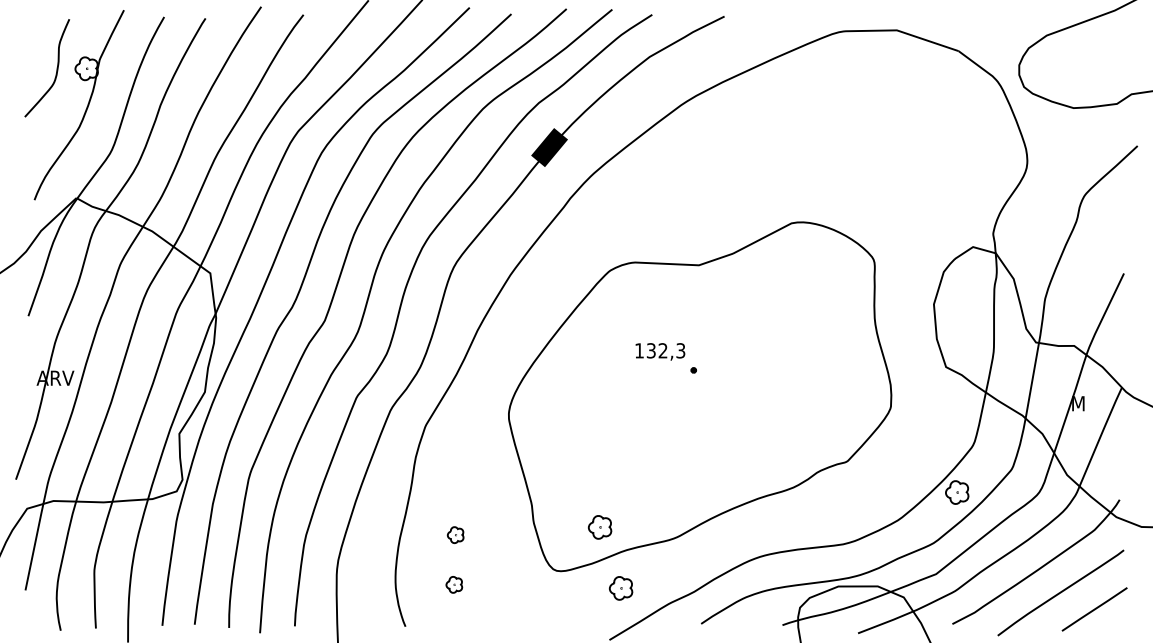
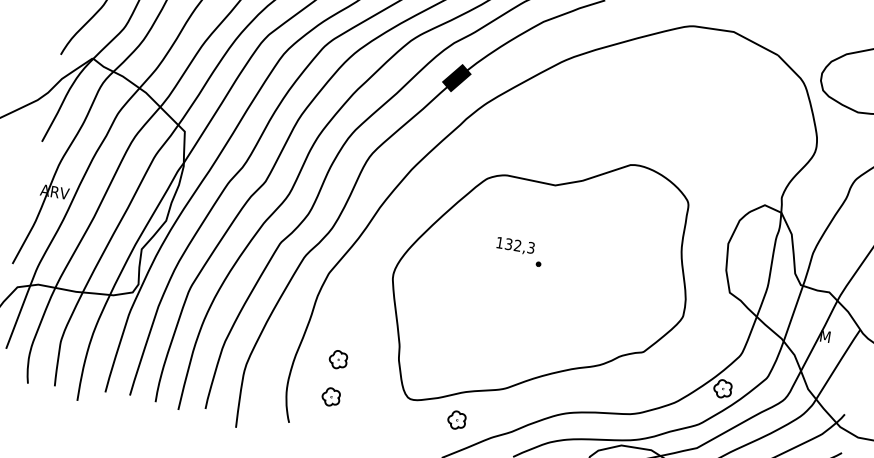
part: (600, 527) -> (448, 371), removed
part: (455, 534) -> (338, 359), size x1.43
part: (454, 584) -> (331, 396), size x1.43

